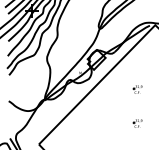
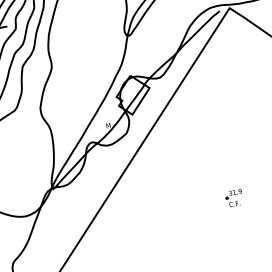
part: (137, 89) -> (220, 134), removed

